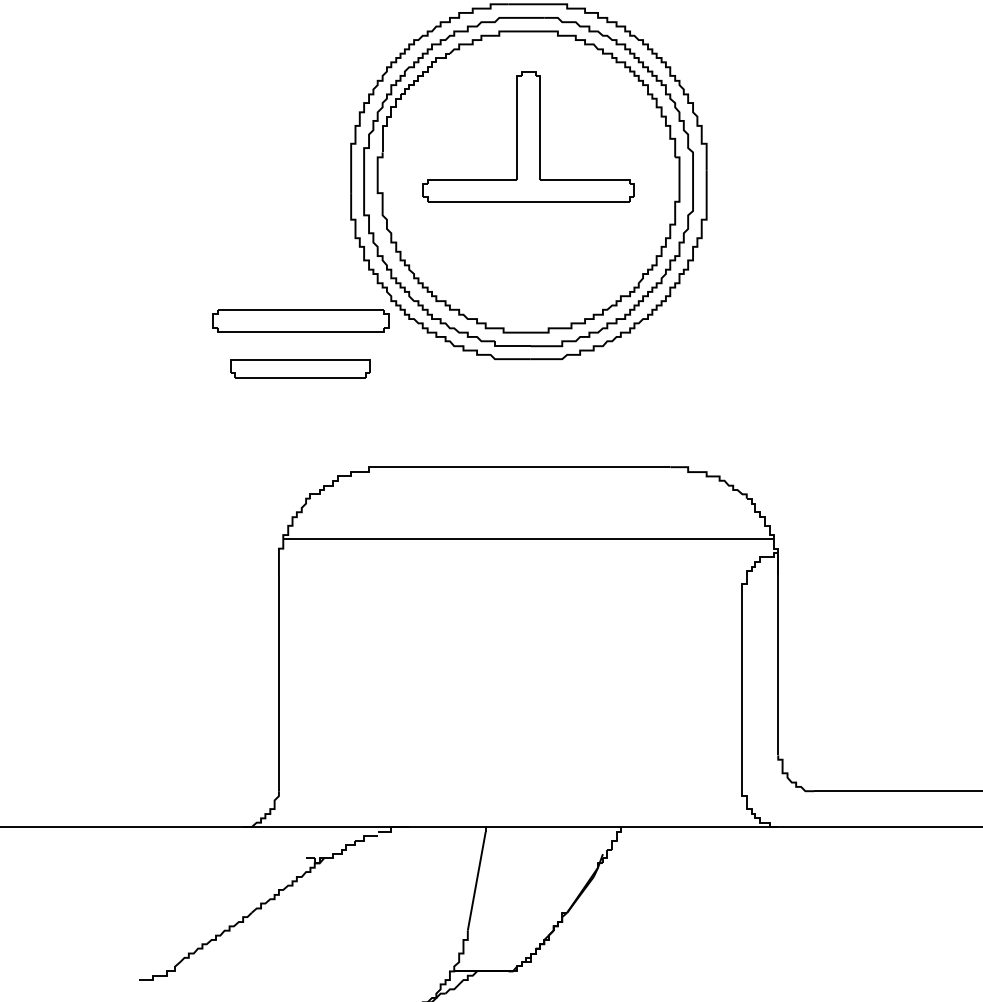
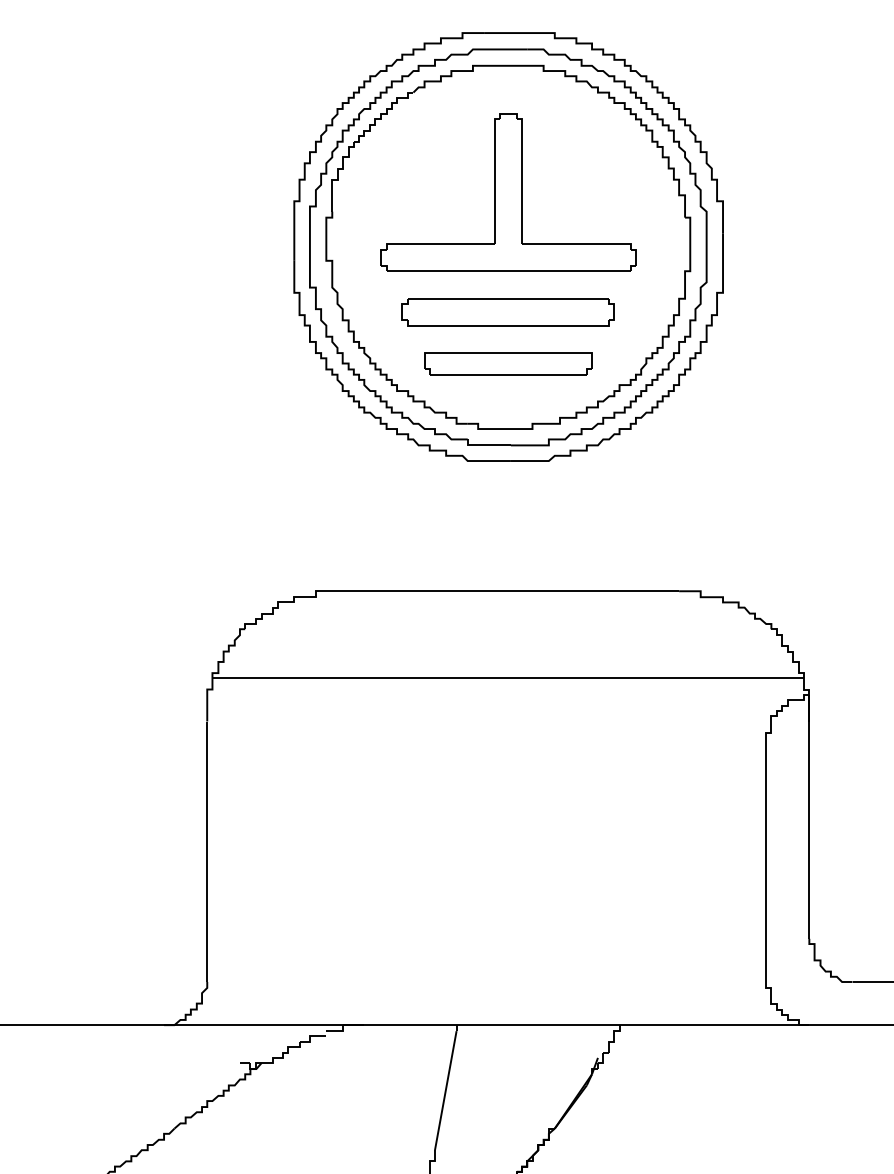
part: (300, 320) -> (508, 311), moved
part: (300, 368) -> (508, 363), moved

